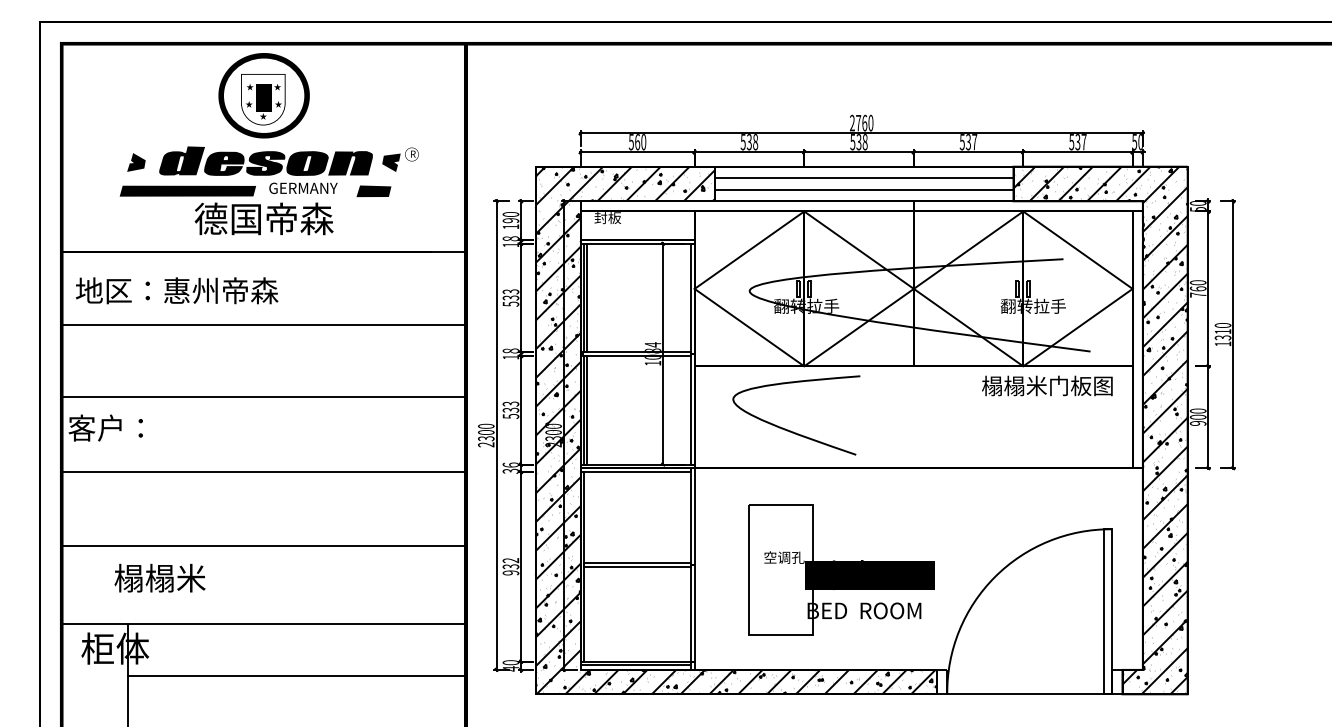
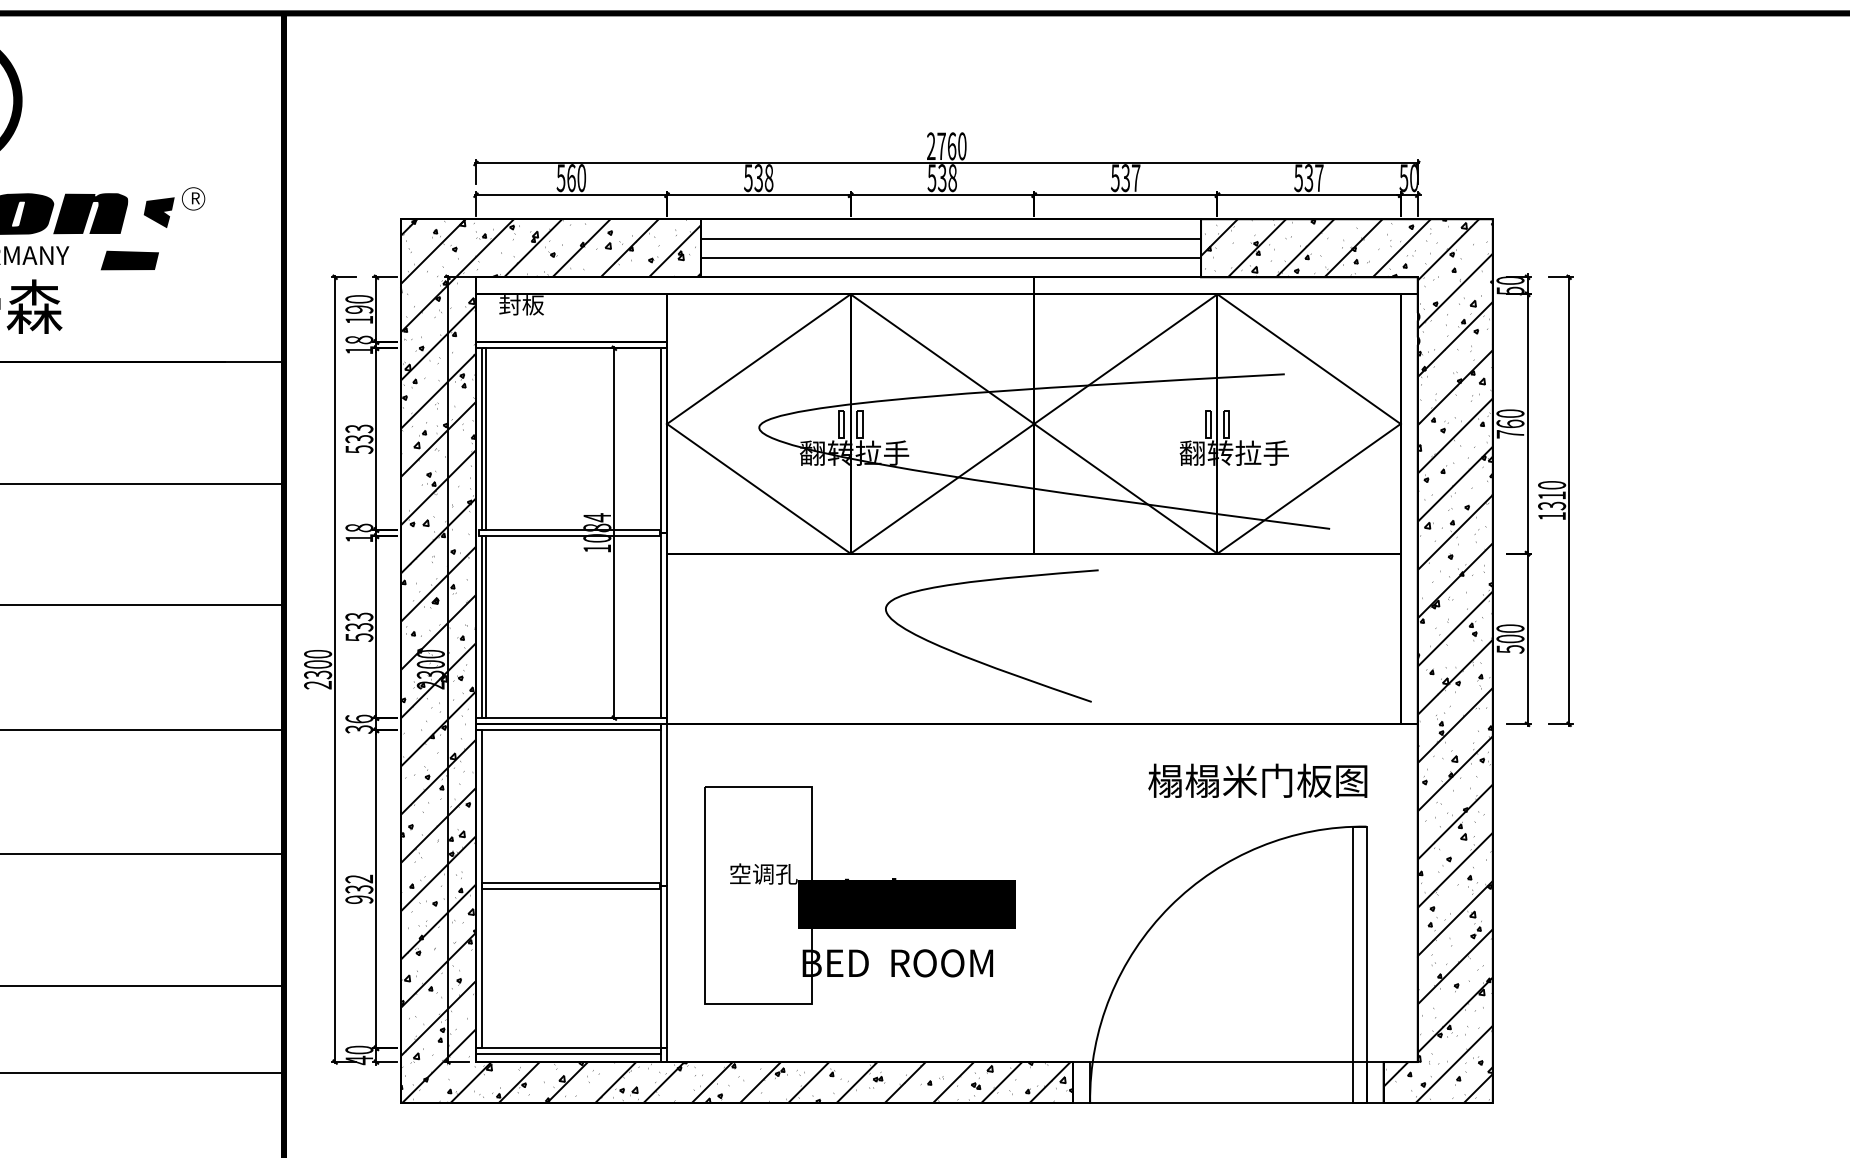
text: (1047, 385) -> (1258, 780), moved
text: (1197, 423) -> (1509, 649), 900 -> 500
curve: (788, 429) -> (978, 659), moved
part: (841, 569) -> (859, 893), moved
line: (1029, 669) -> (1227, 1061), added

